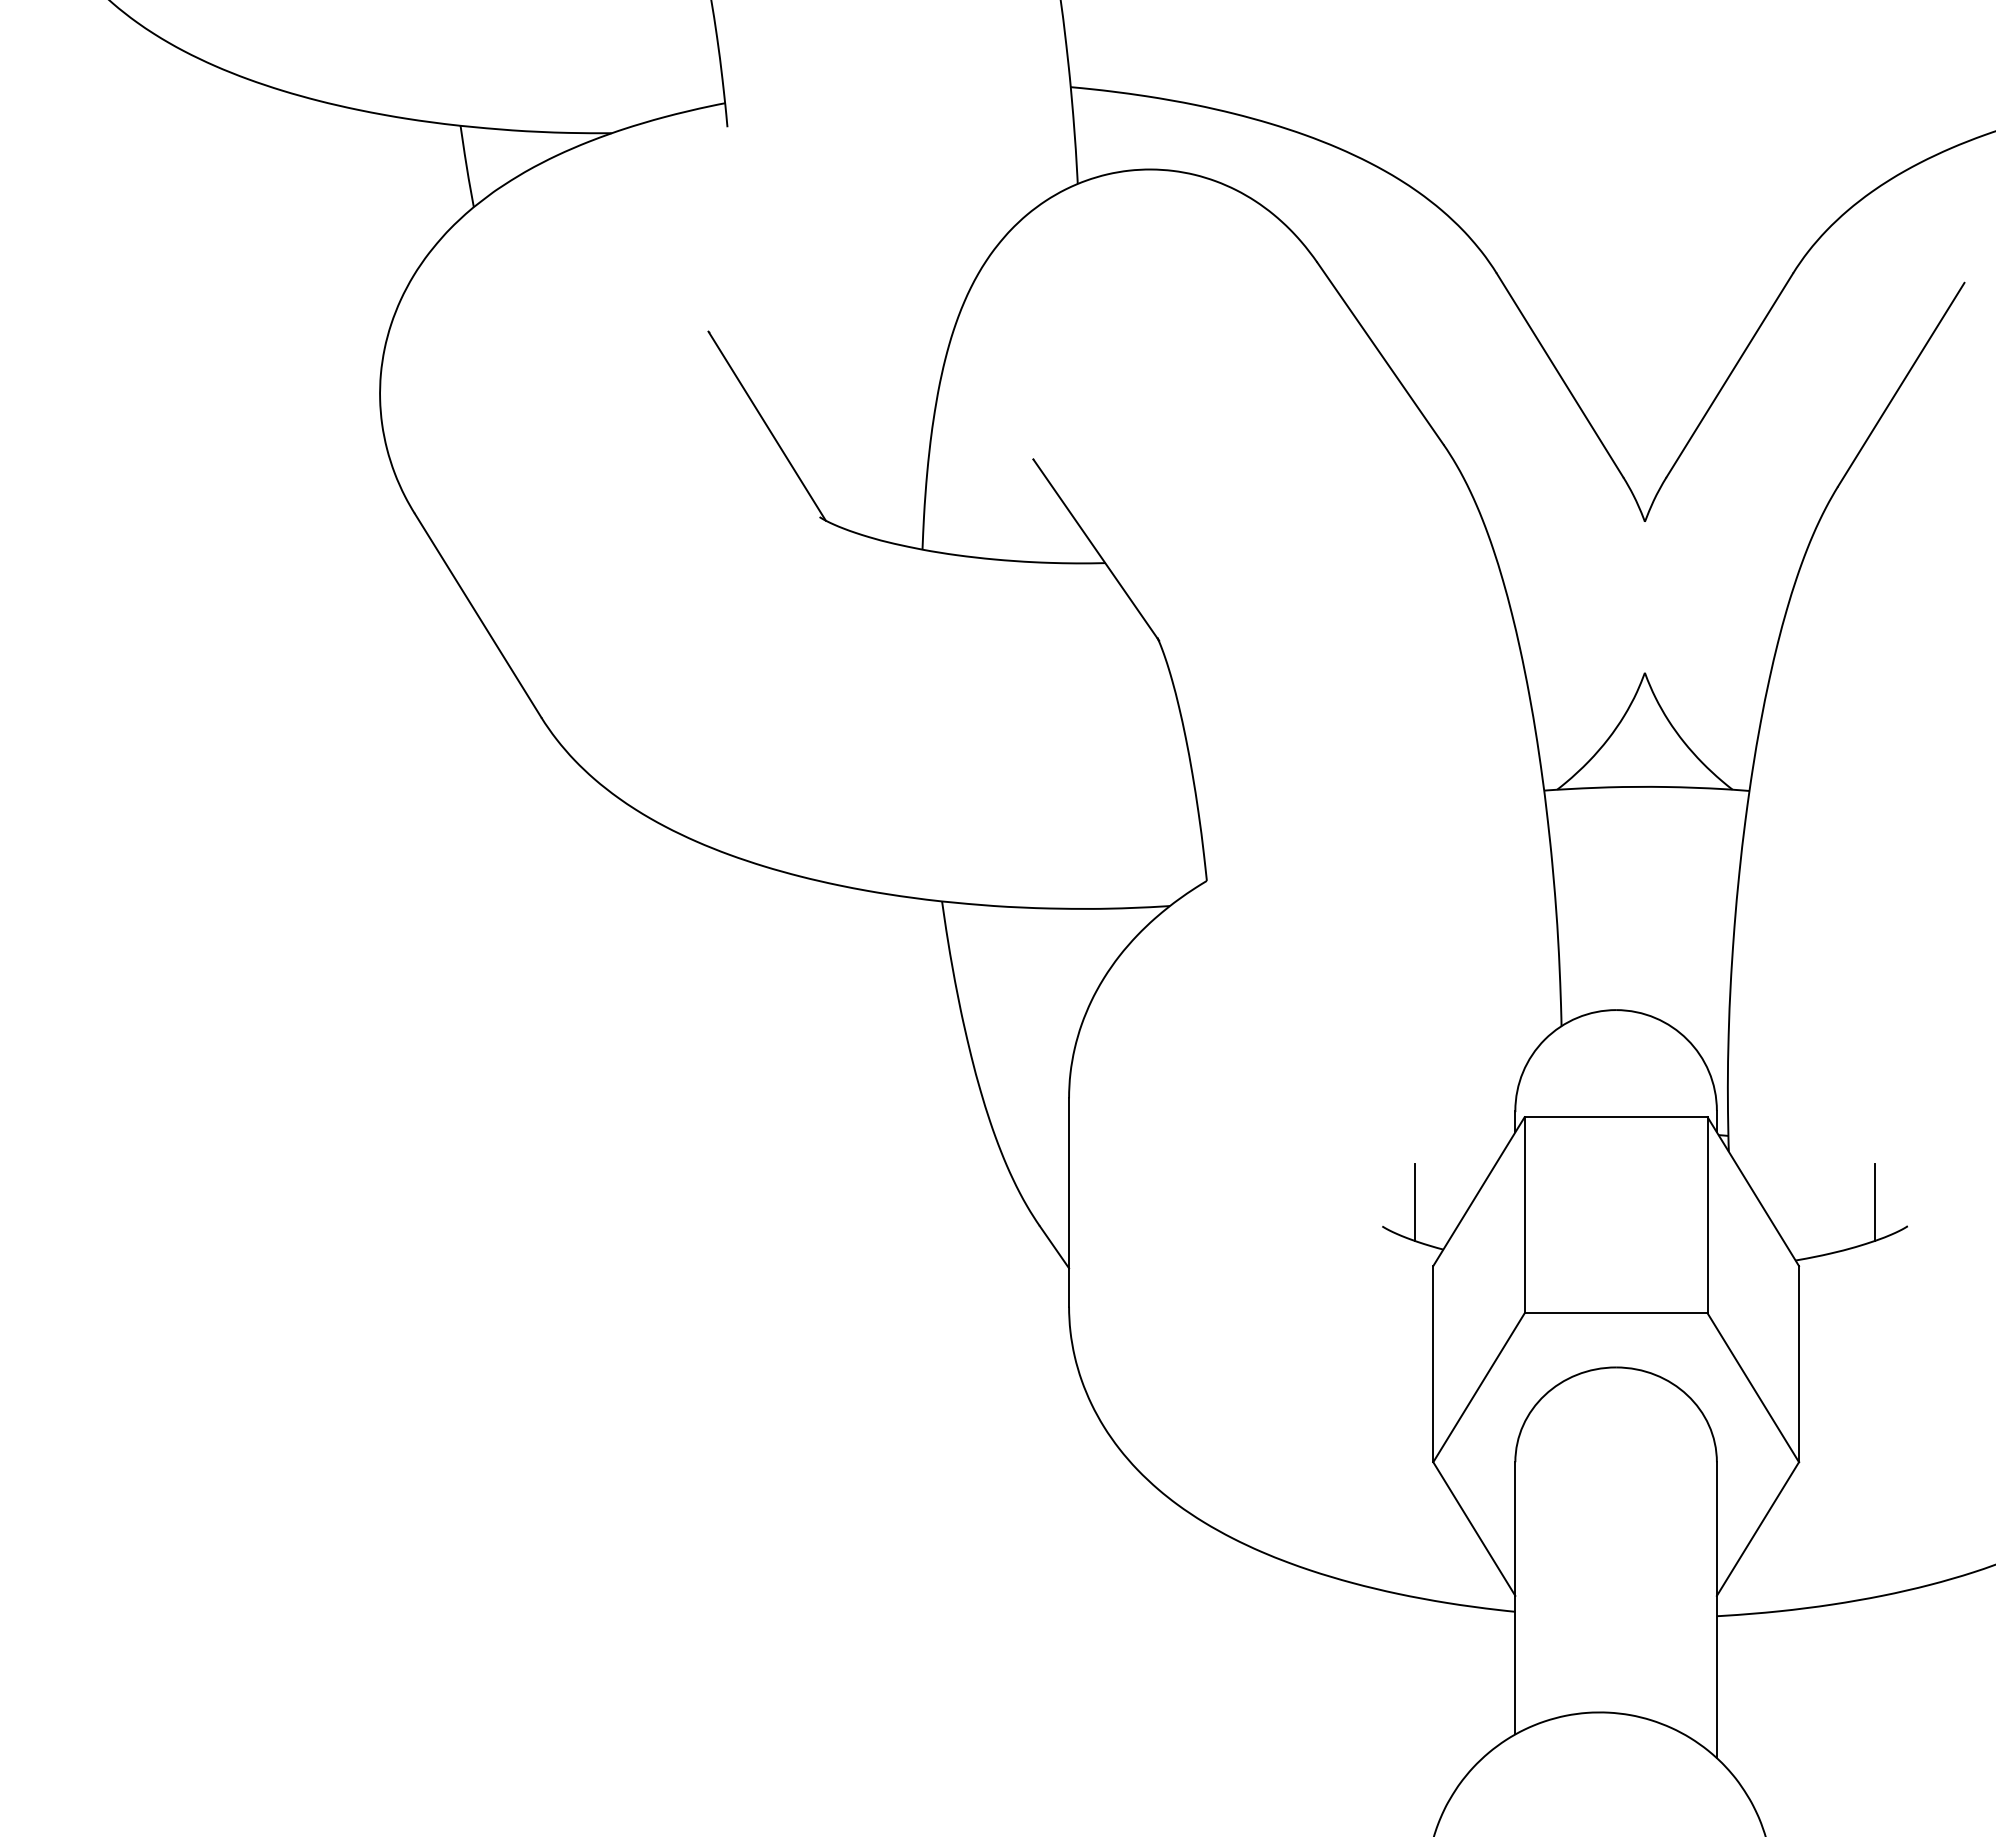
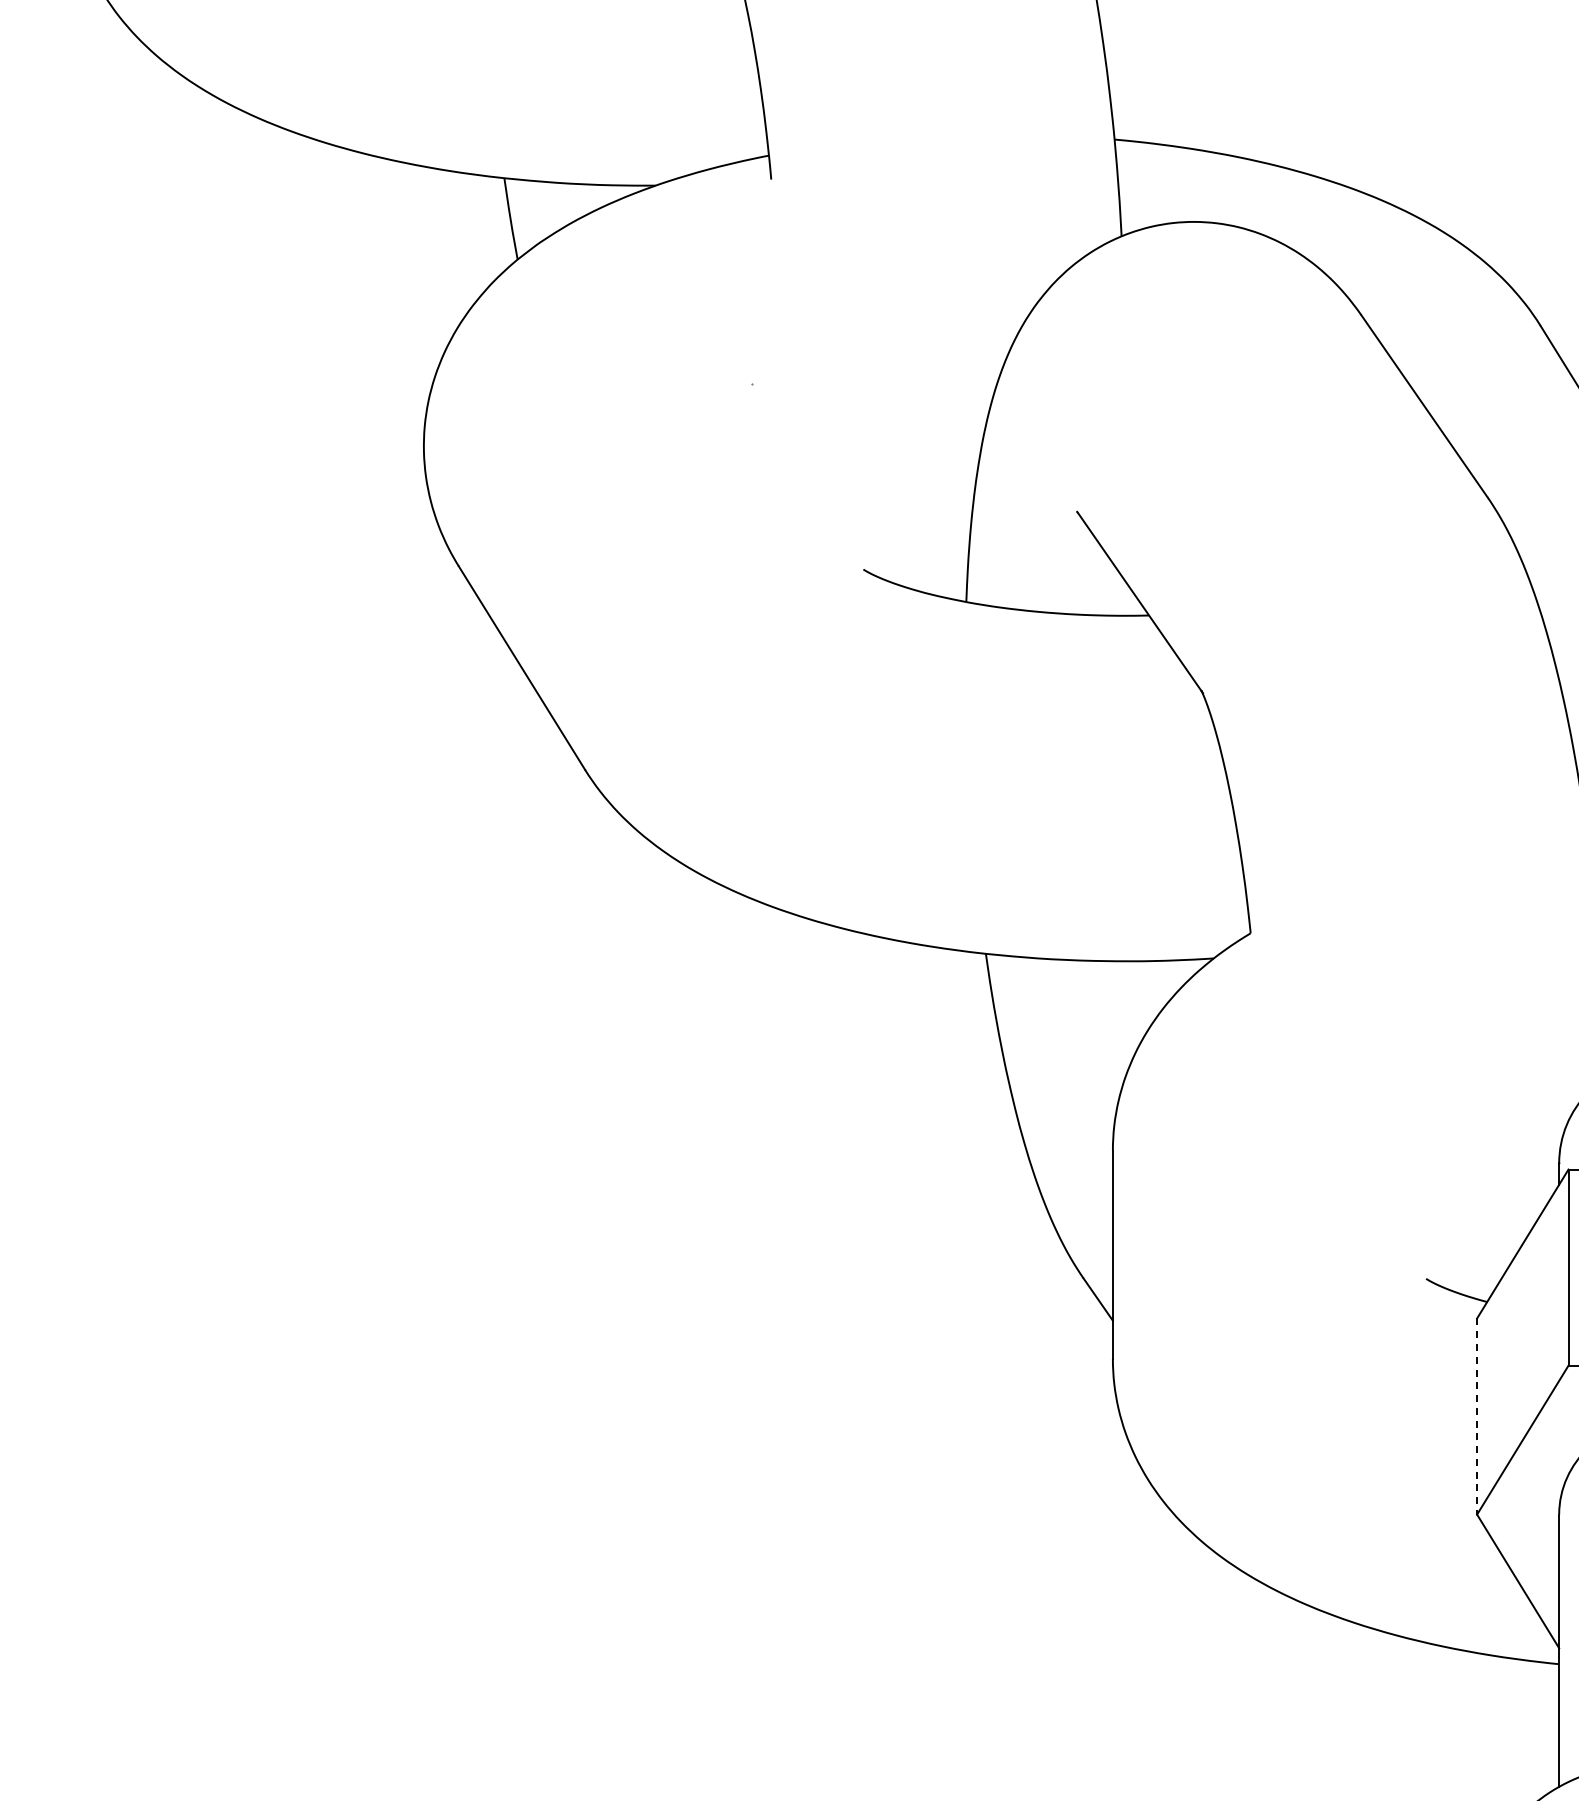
line: (766, 425) -> (810, 477), removed
line: (1414, 1202) -> (1458, 1254), removed
line: (1433, 1364) -> (1477, 1416), solid -> dashed

